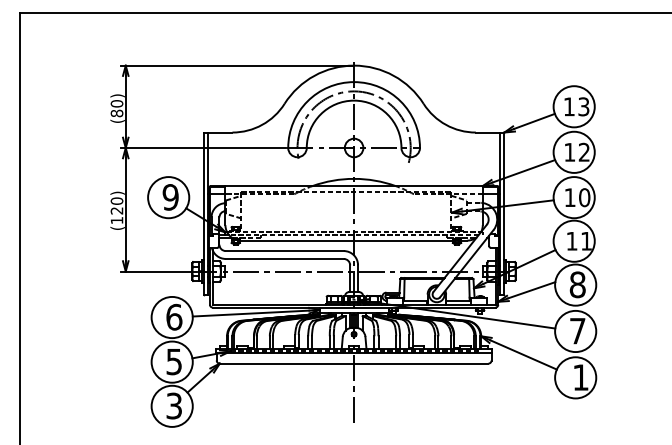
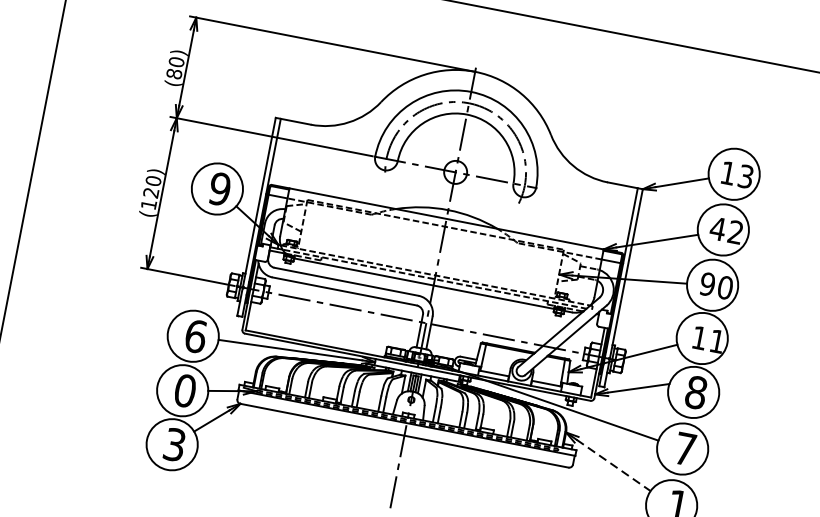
text: (569, 152) -> (717, 229), 12 -> 42
text: (569, 197) -> (706, 283), 10 -> 90
line: (524, 355) -> (614, 466), solid -> dashed
text: (174, 361) -> (185, 390), 5 -> 0

